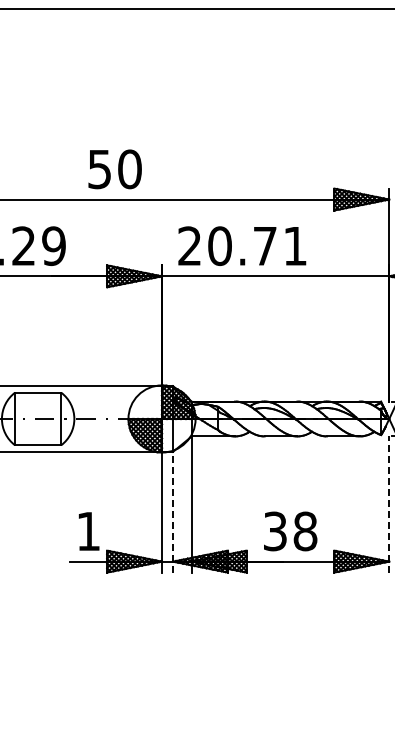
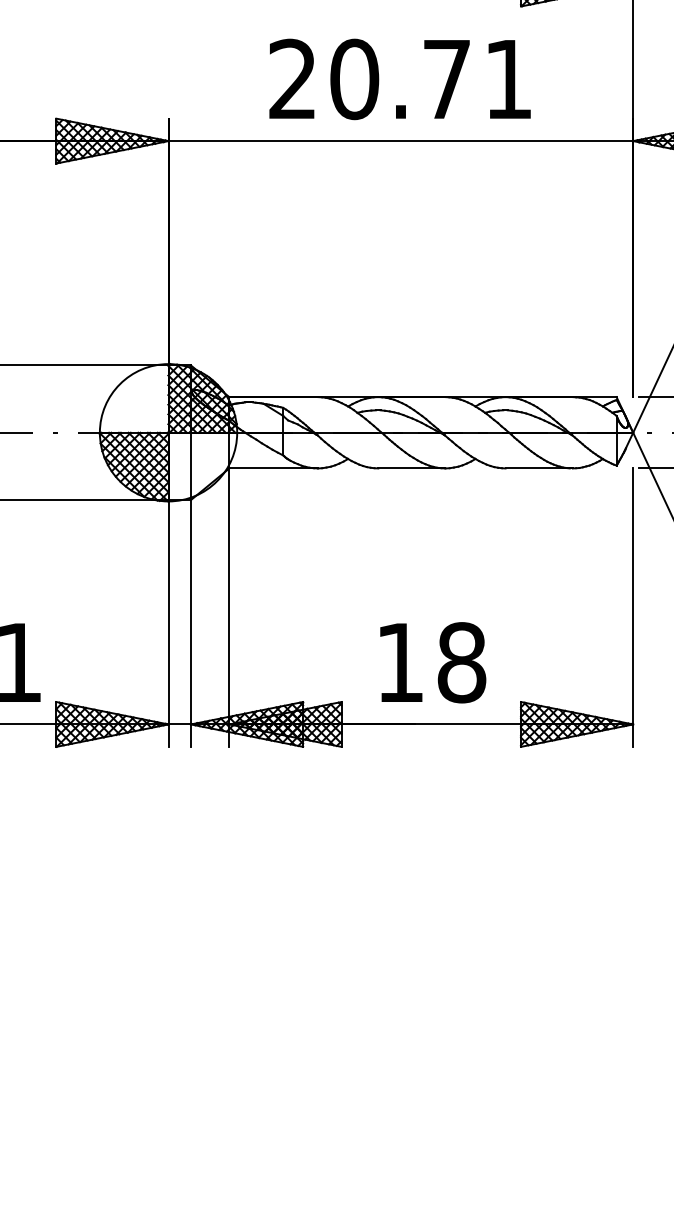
text: (242, 245) -> (400, 78), moved
line: (389, 504) -> (633, 607), dashed -> solid
line: (173, 511) -> (191, 621), dashed -> solid
text: (275, 531) -> (400, 662), 38 -> 18

